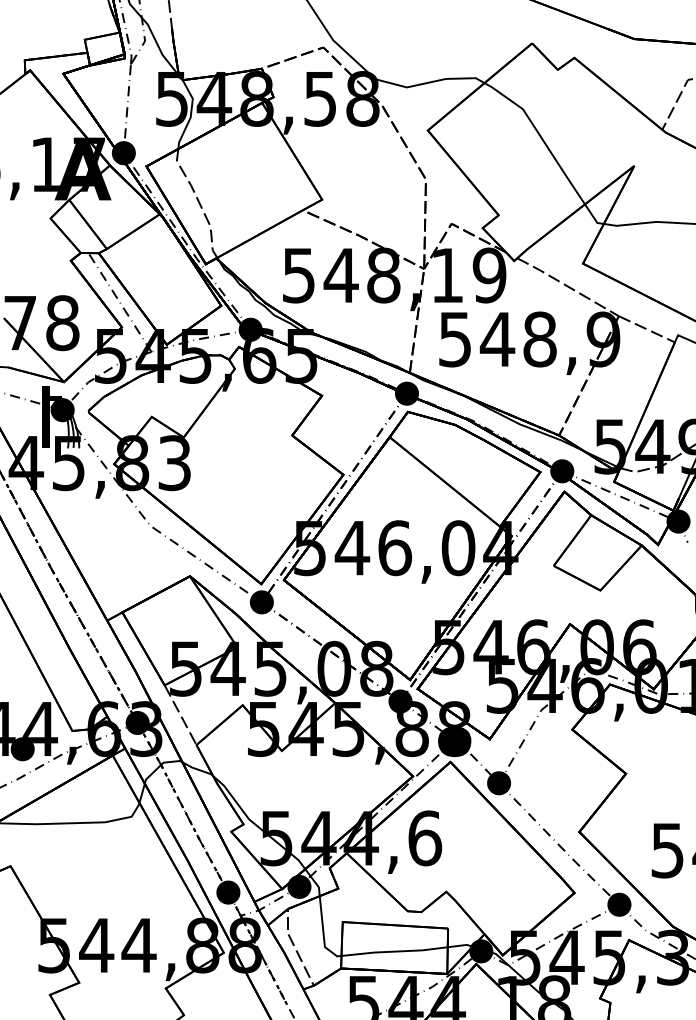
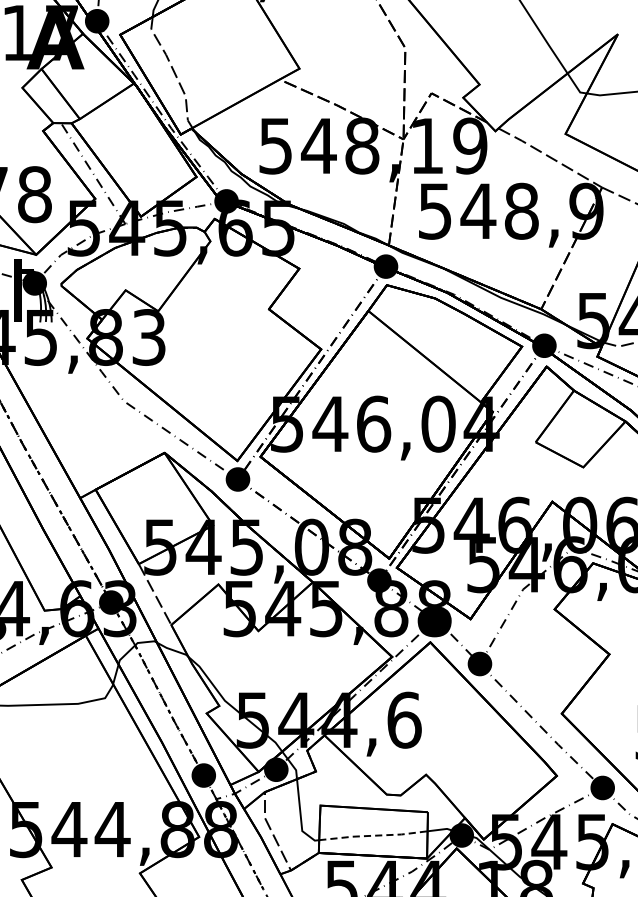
line: (394, 951) -> (373, 835), solid -> dashed

